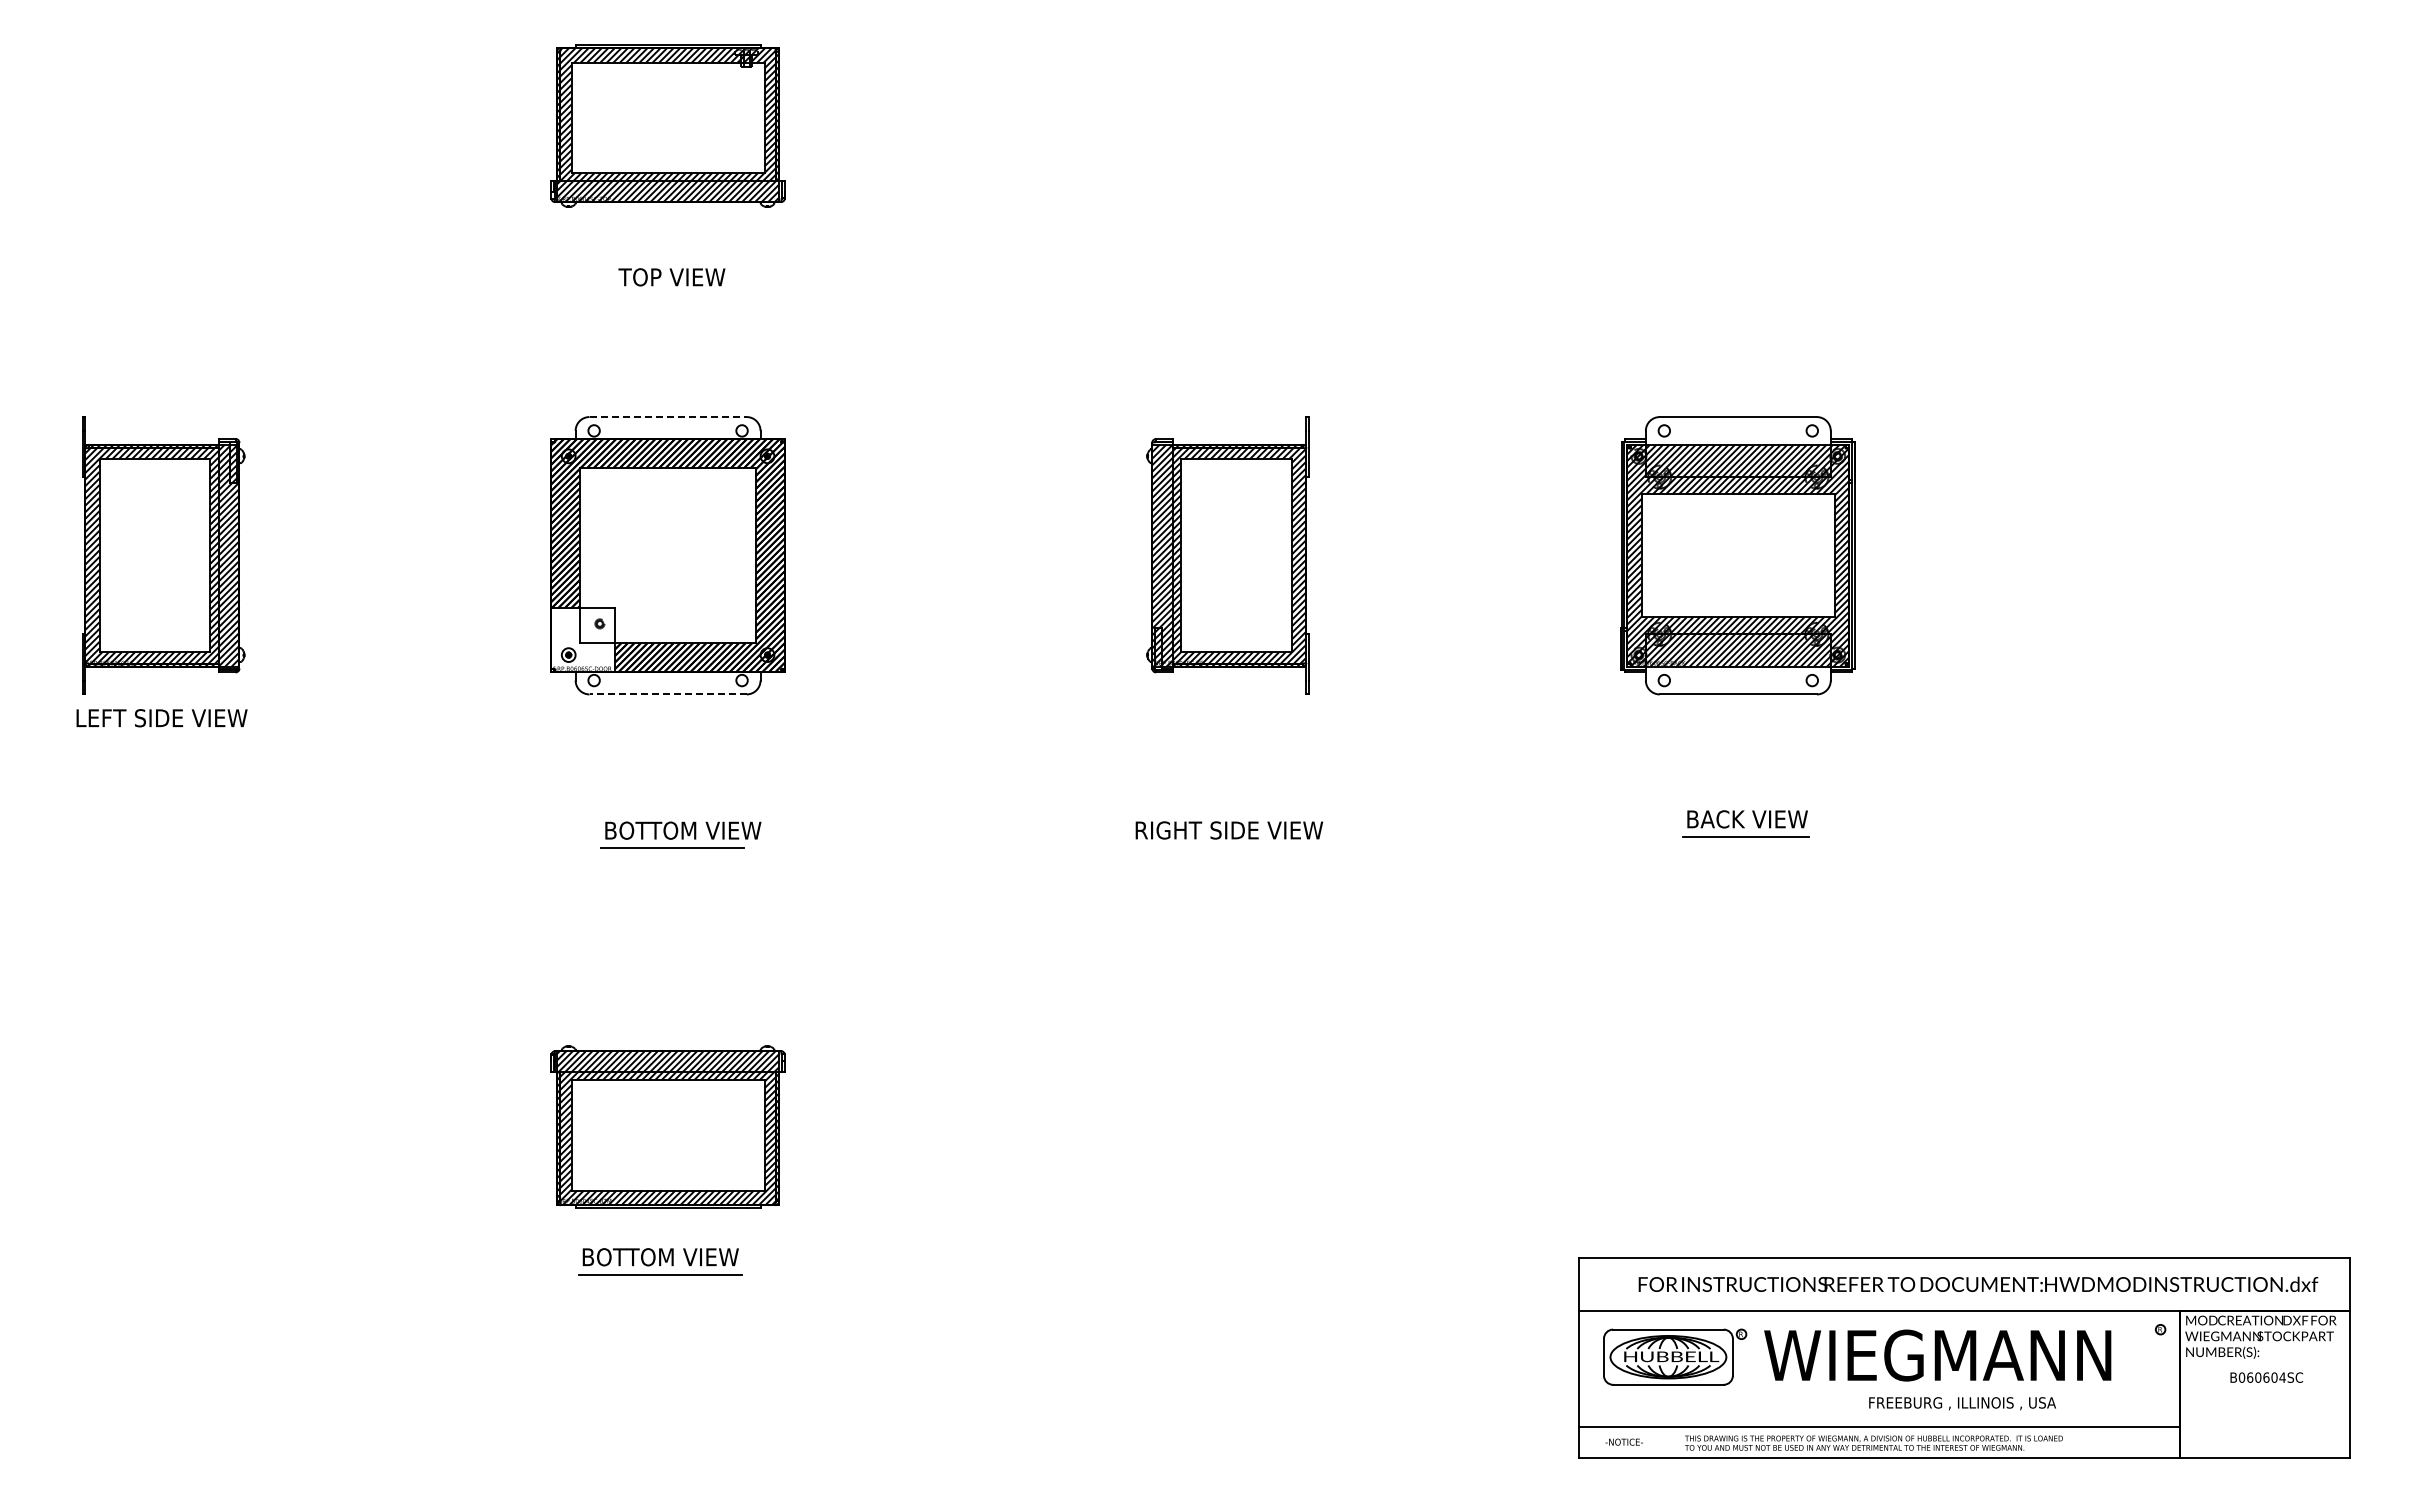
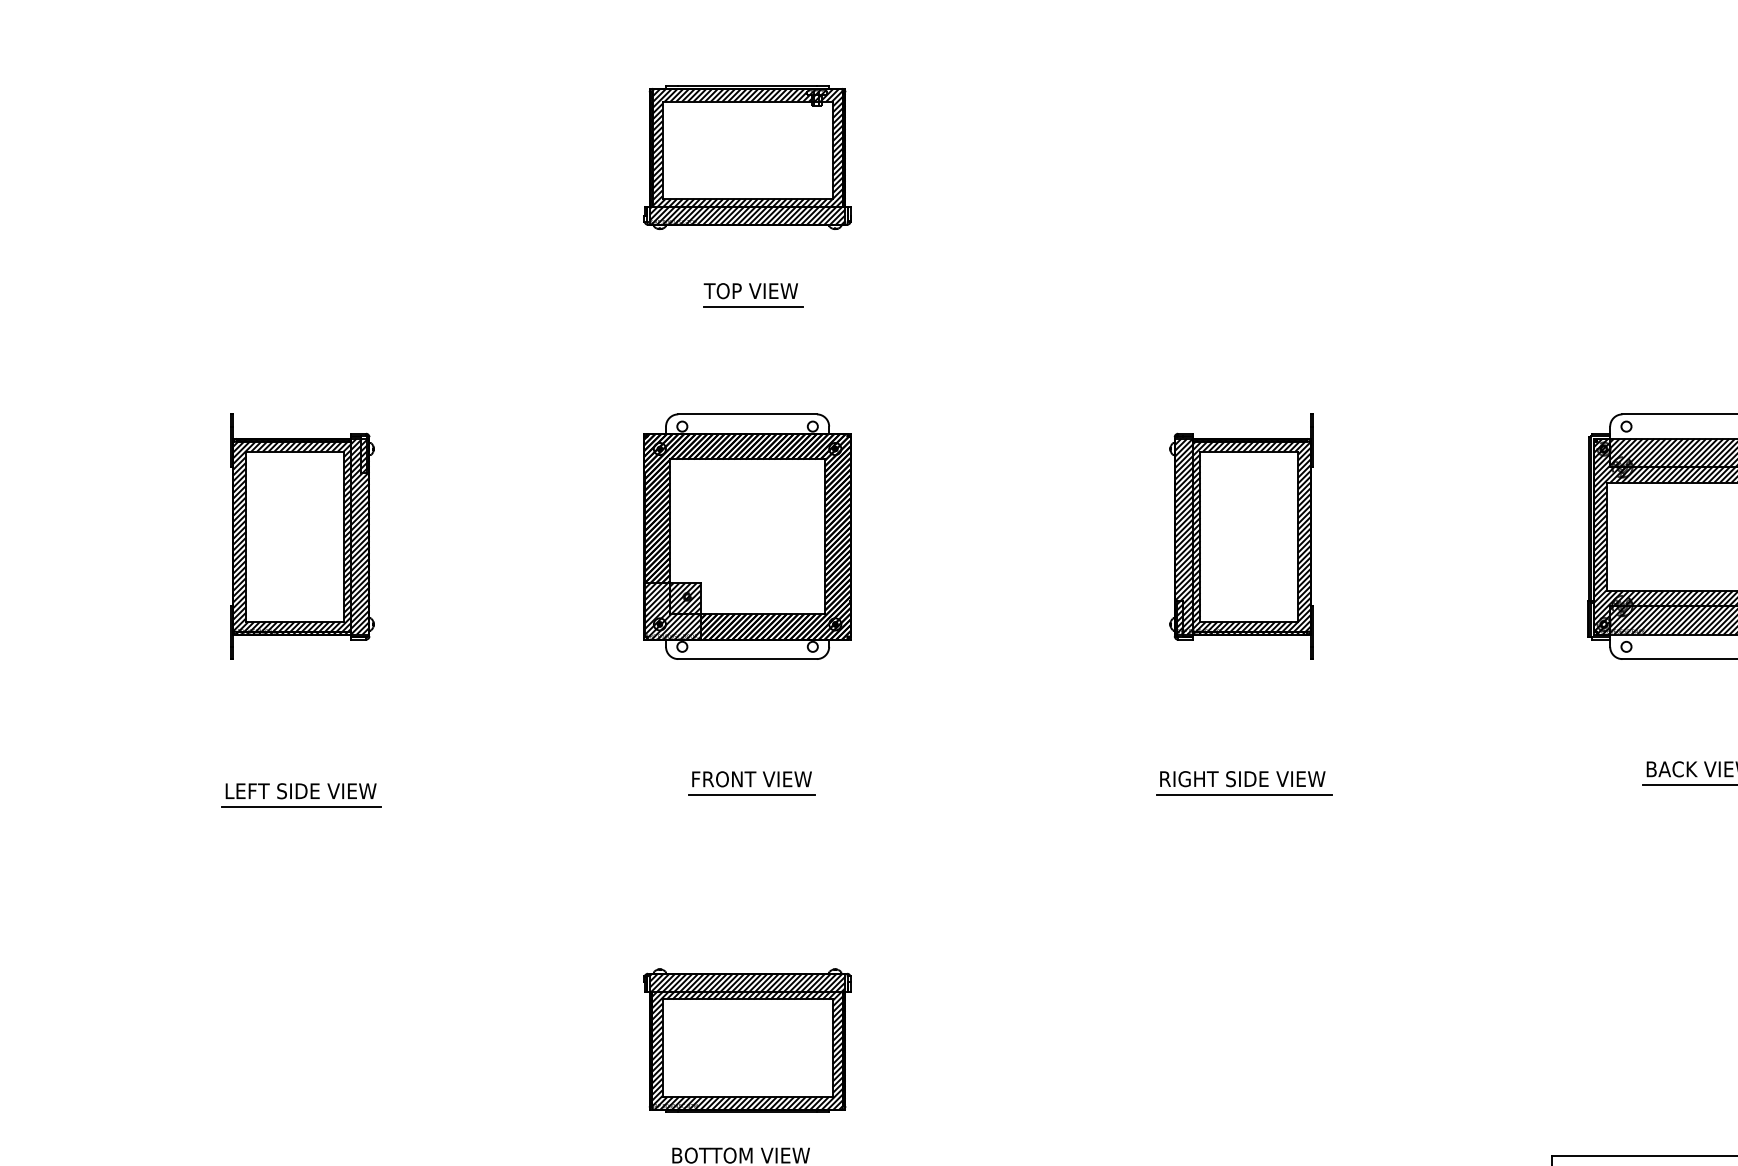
line: (674, 294) -> (753, 306), added
line: (668, 417) -> (747, 414), dashed -> solid
hatch: (582, 640) -> (672, 611), added
line: (668, 694) -> (747, 659), dashed -> solid
text: (161, 718) -> (300, 791), moved
text: (684, 830) -> (762, 779), BOTTOM VIEW -> FRONT VIEW
line: (1230, 848) -> (1243, 795), added
line: (162, 861) -> (301, 806), added

